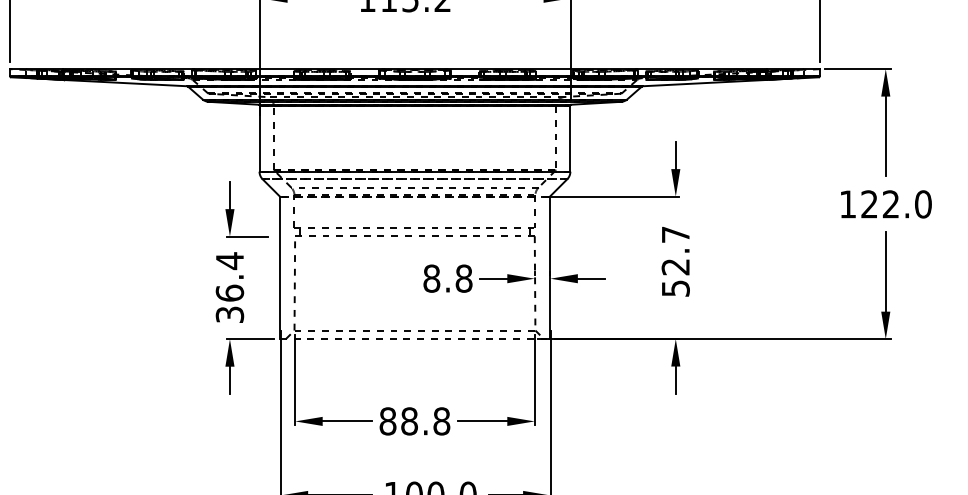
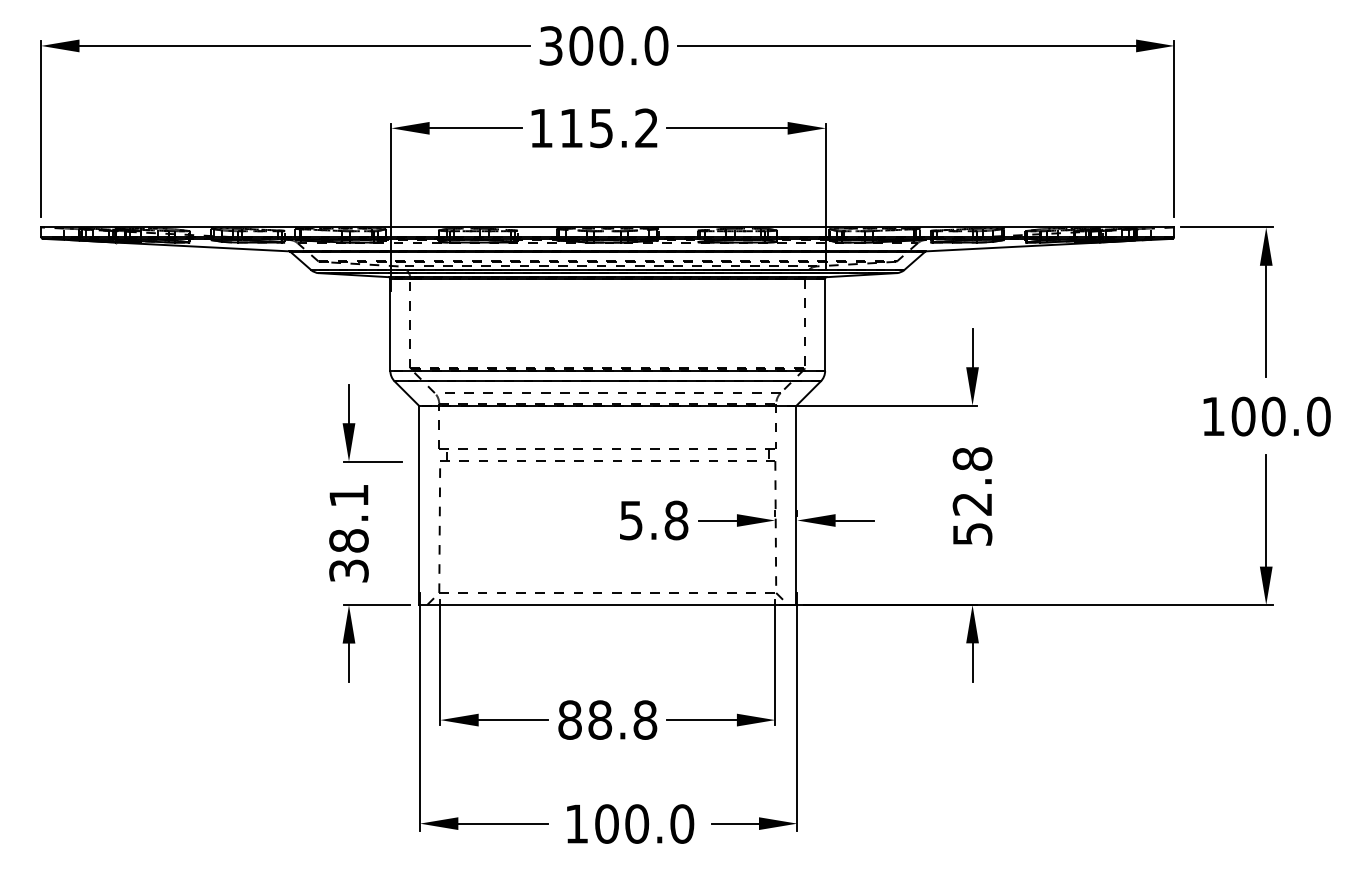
line: (415, 179) -> (608, 381), dashed -> solid
line: (414, 196) -> (607, 405), dashed -> solid
text: (880, 204) -> (1258, 416), 122.0 -> 100.0
text: (675, 234) -> (972, 458), 52.7 -> 52.8
text: (229, 276) -> (348, 517), 36.4 -> 38.1
text: (431, 278) -> (631, 520), 8.8 -> 5.8
line: (414, 338) -> (607, 604), dashed -> solid

